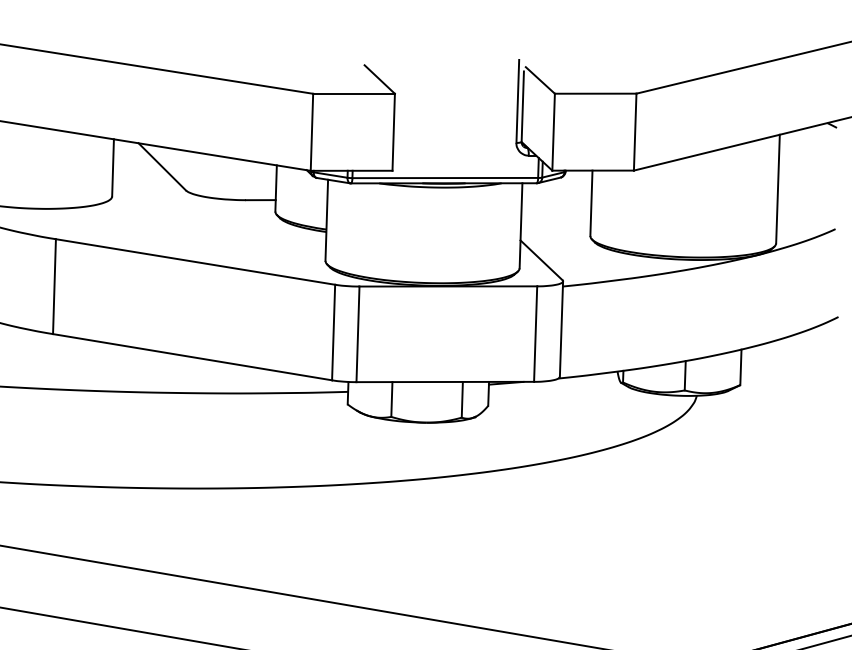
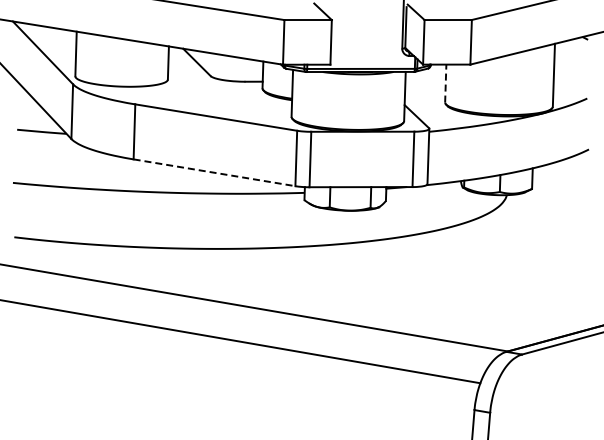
line: (590, 203) -> (445, 83), solid -> dashed
line: (192, 356) -> (214, 172), solid -> dashed

